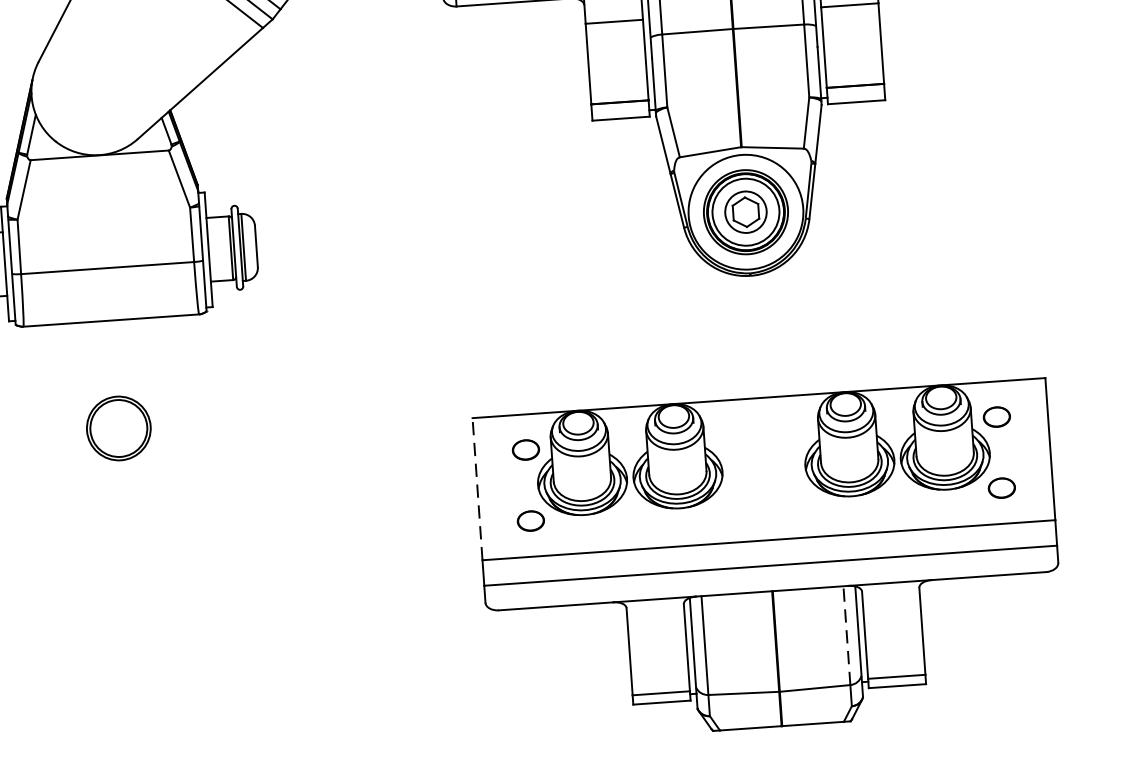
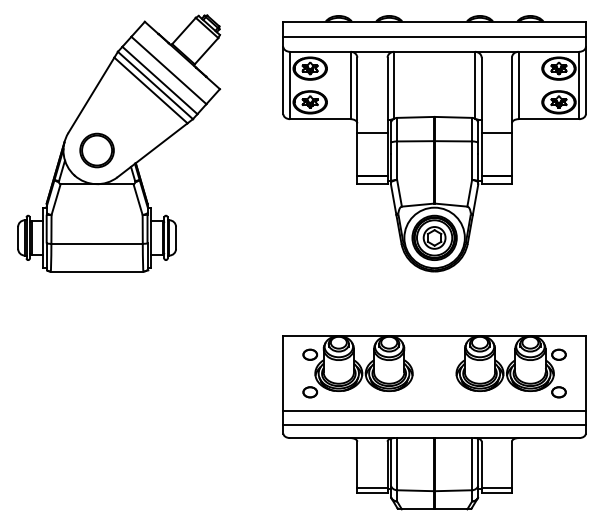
part: (117, 428) -> (96, 150), moved
line: (477, 488) -> (283, 373), dashed -> solid
line: (847, 634) -> (472, 463), dashed -> solid

